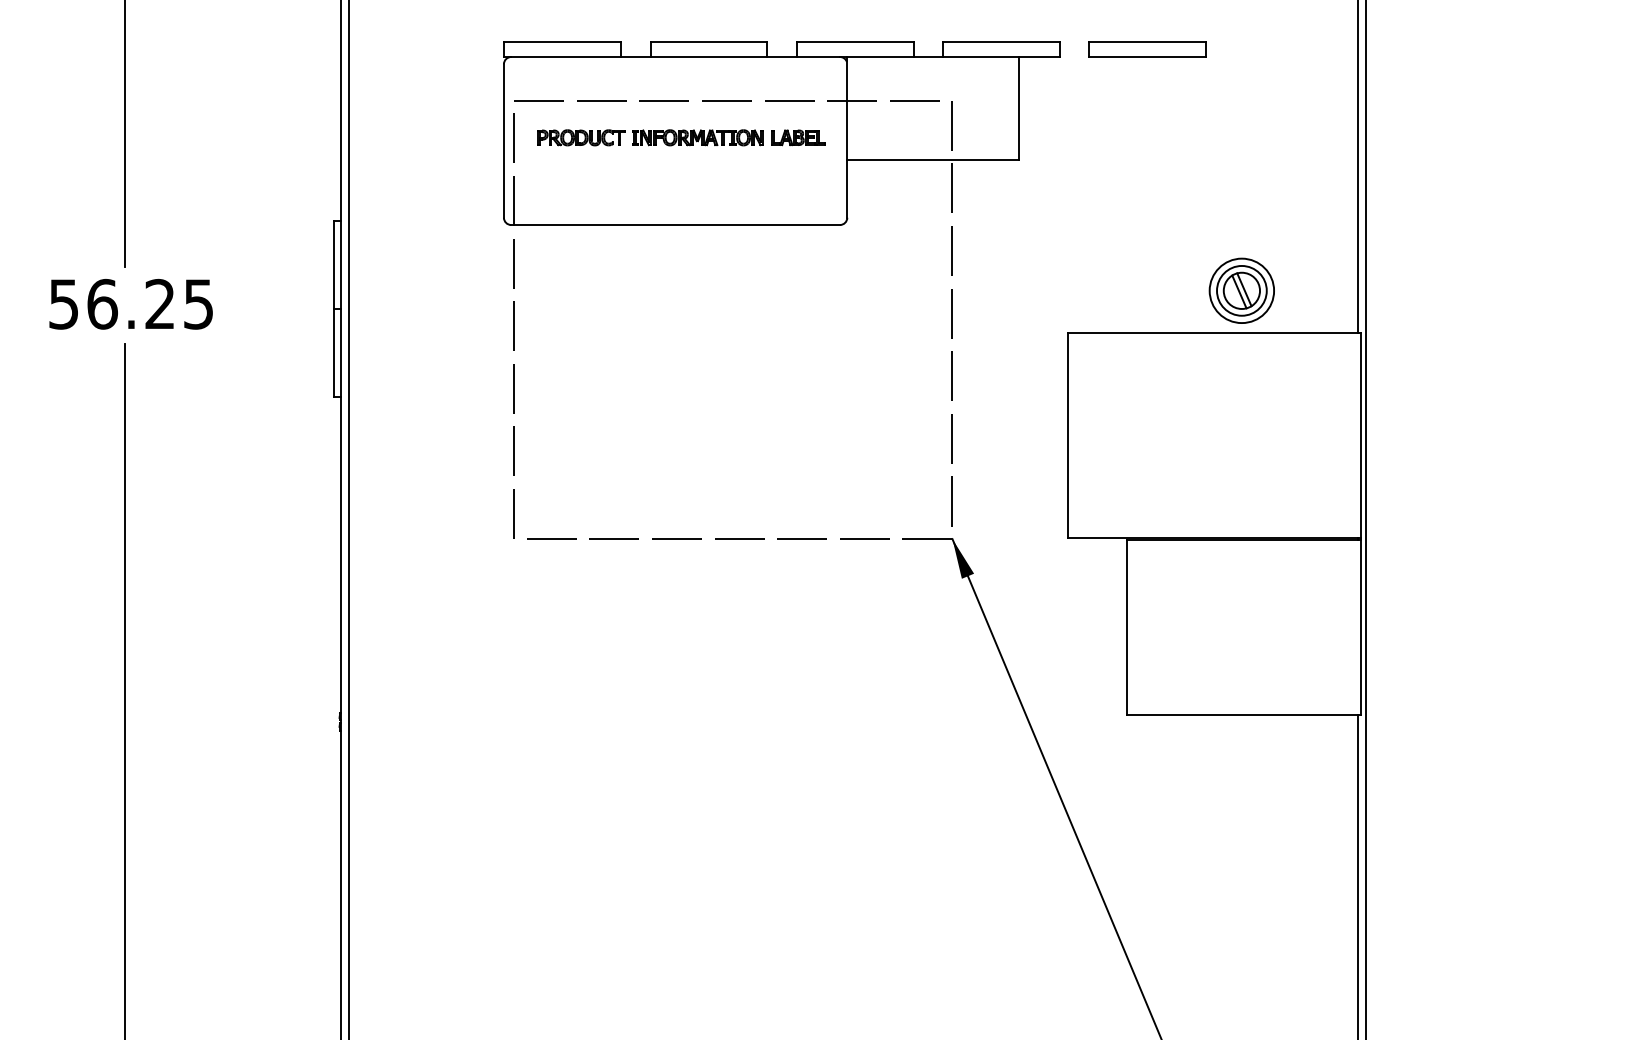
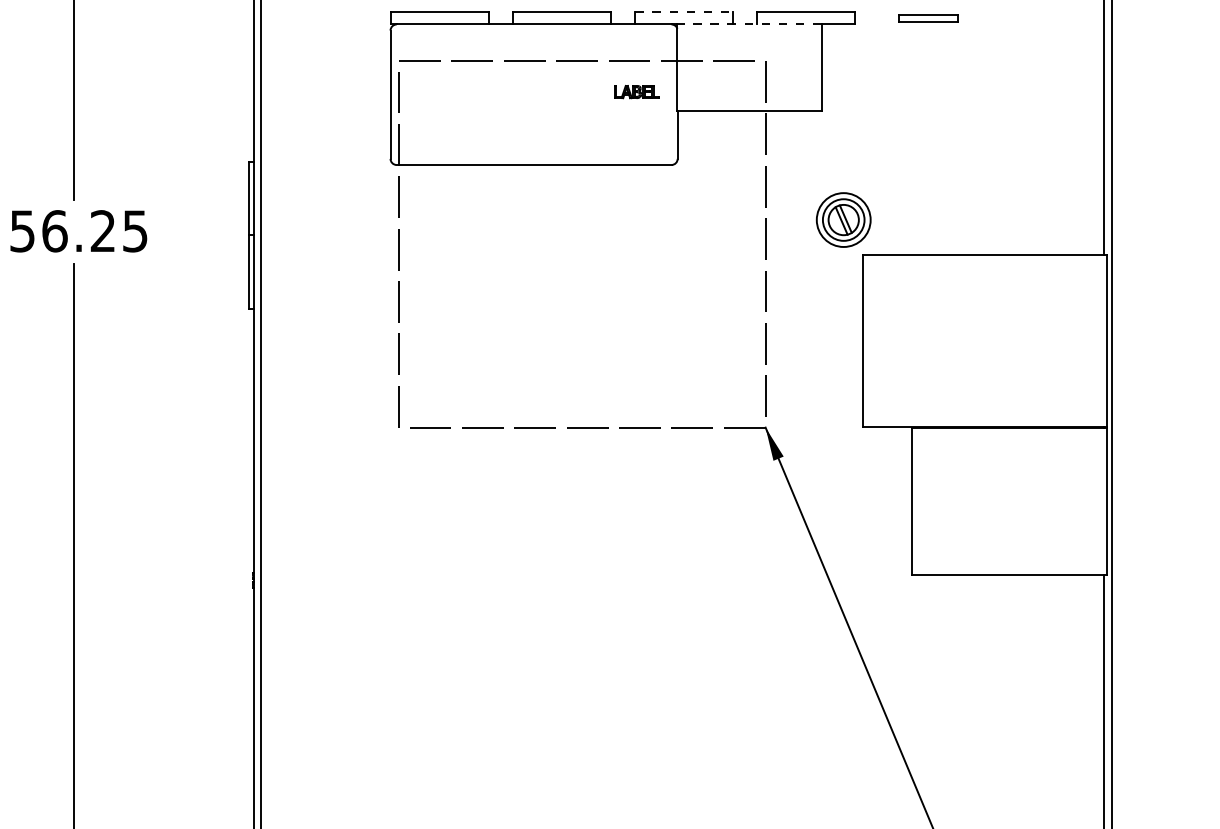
line: (855, 42) -> (684, 12), solid -> dashed
part: (1147, 49) -> (928, 18), size x0.6
line: (932, 57) -> (748, 24), solid -> dashed
part: (650, 137) -> (513, 91), removed
part: (1241, 290) -> (843, 219), moved

